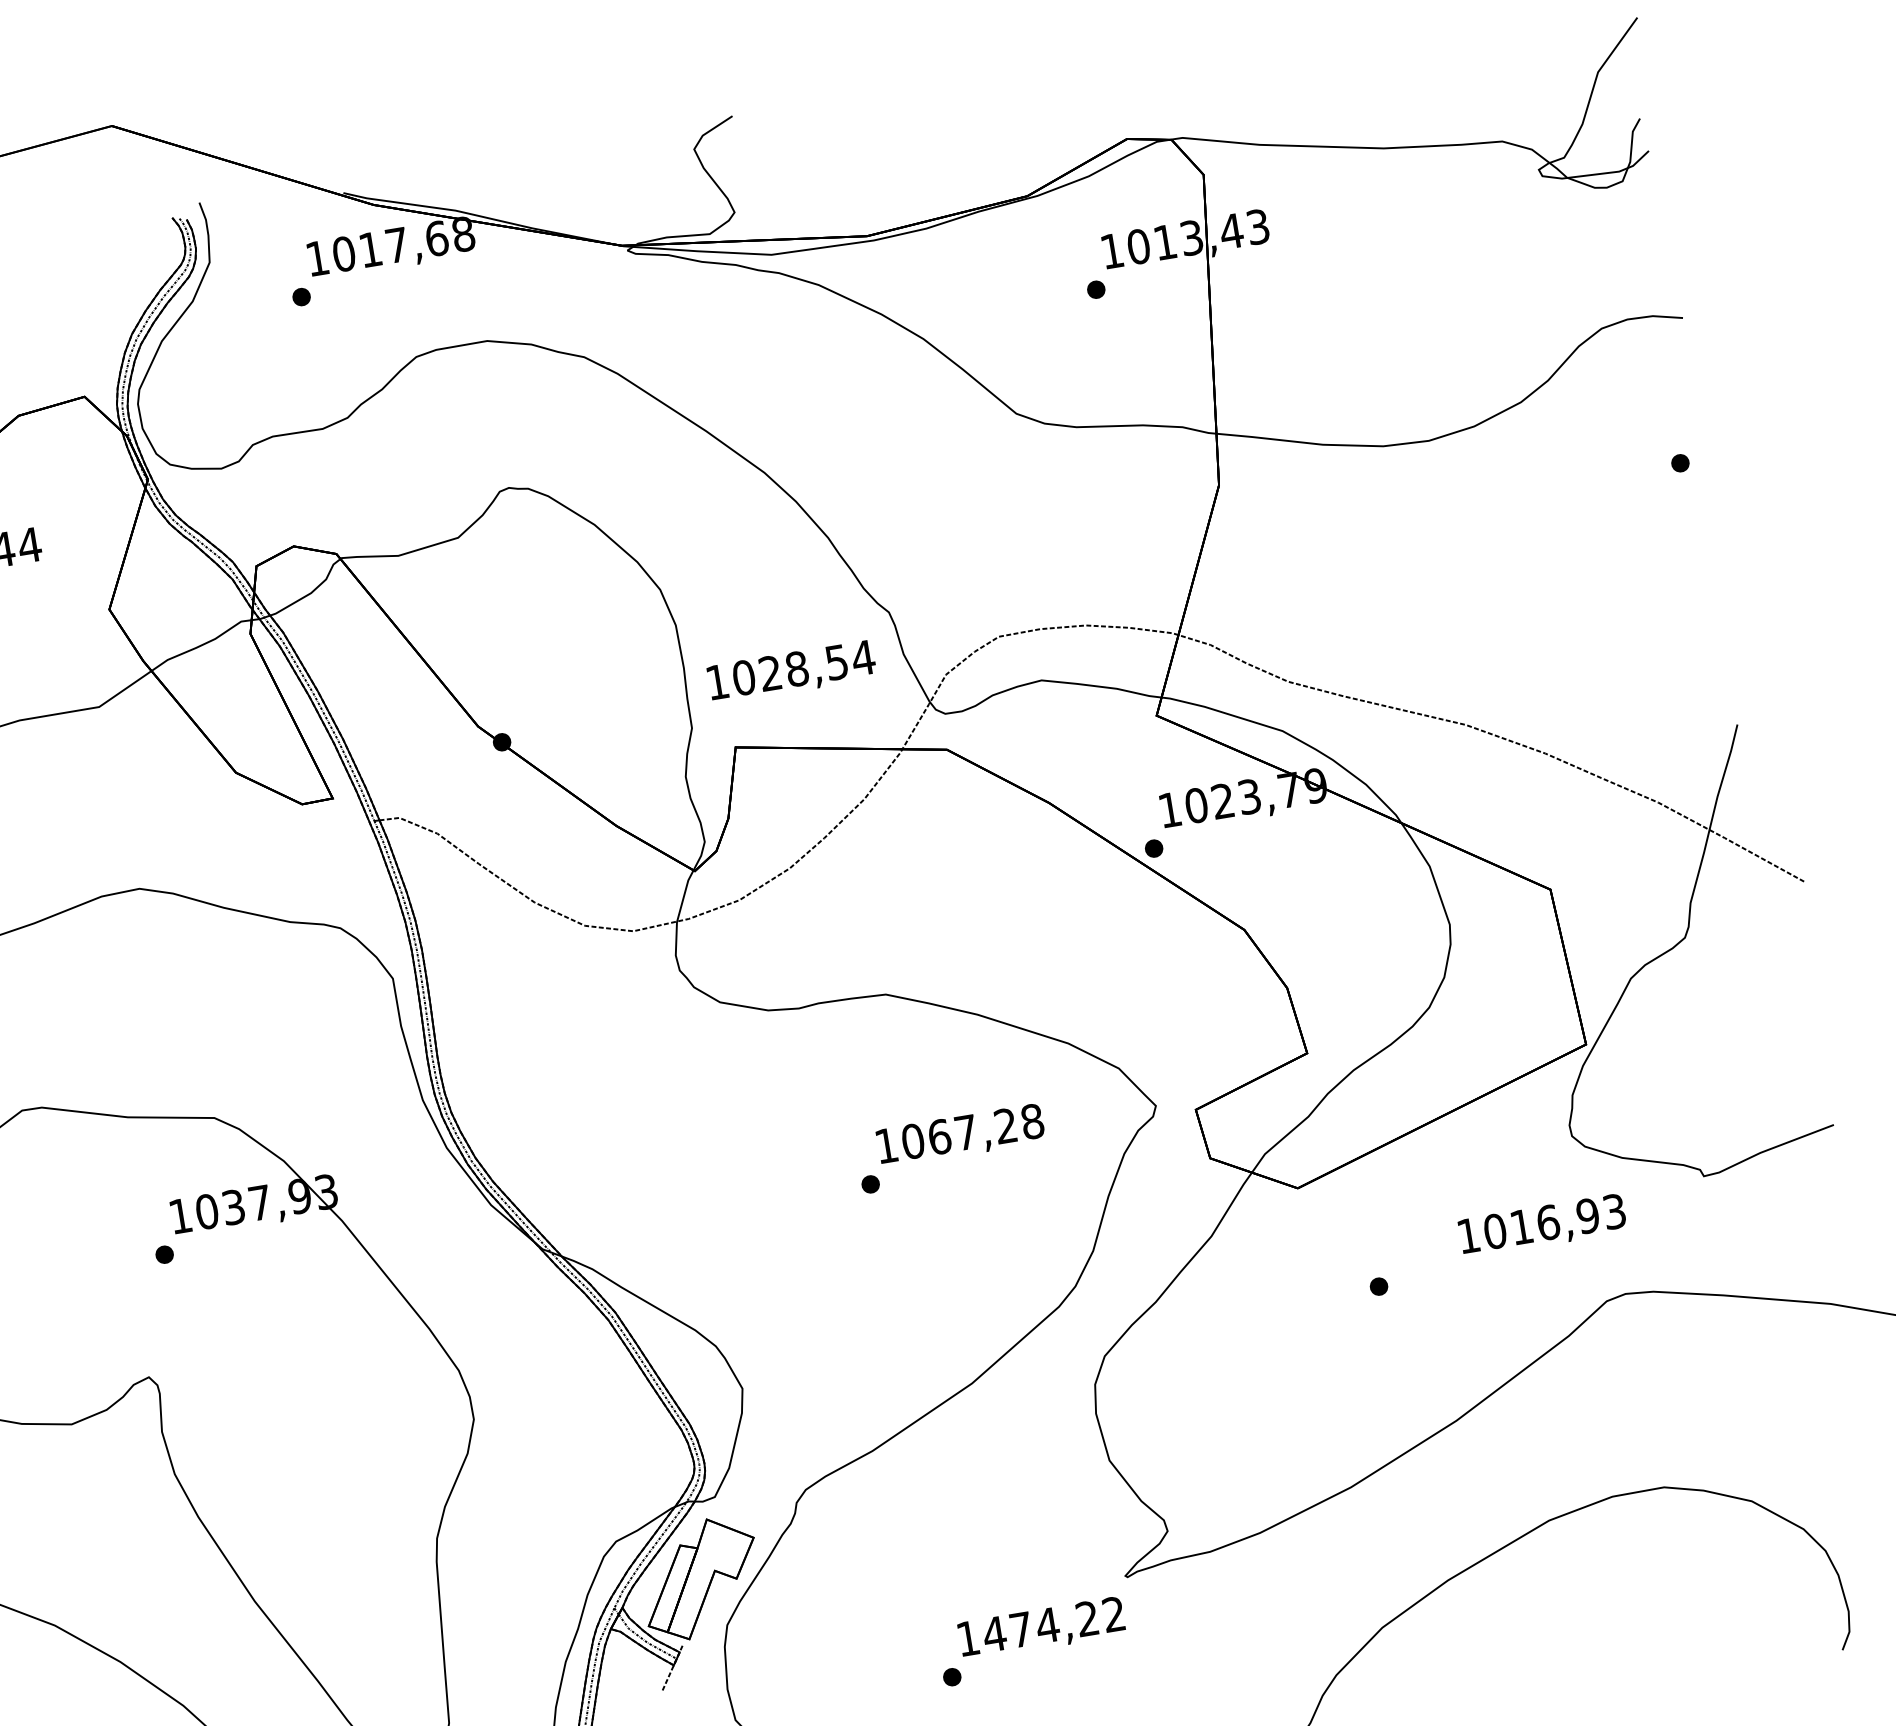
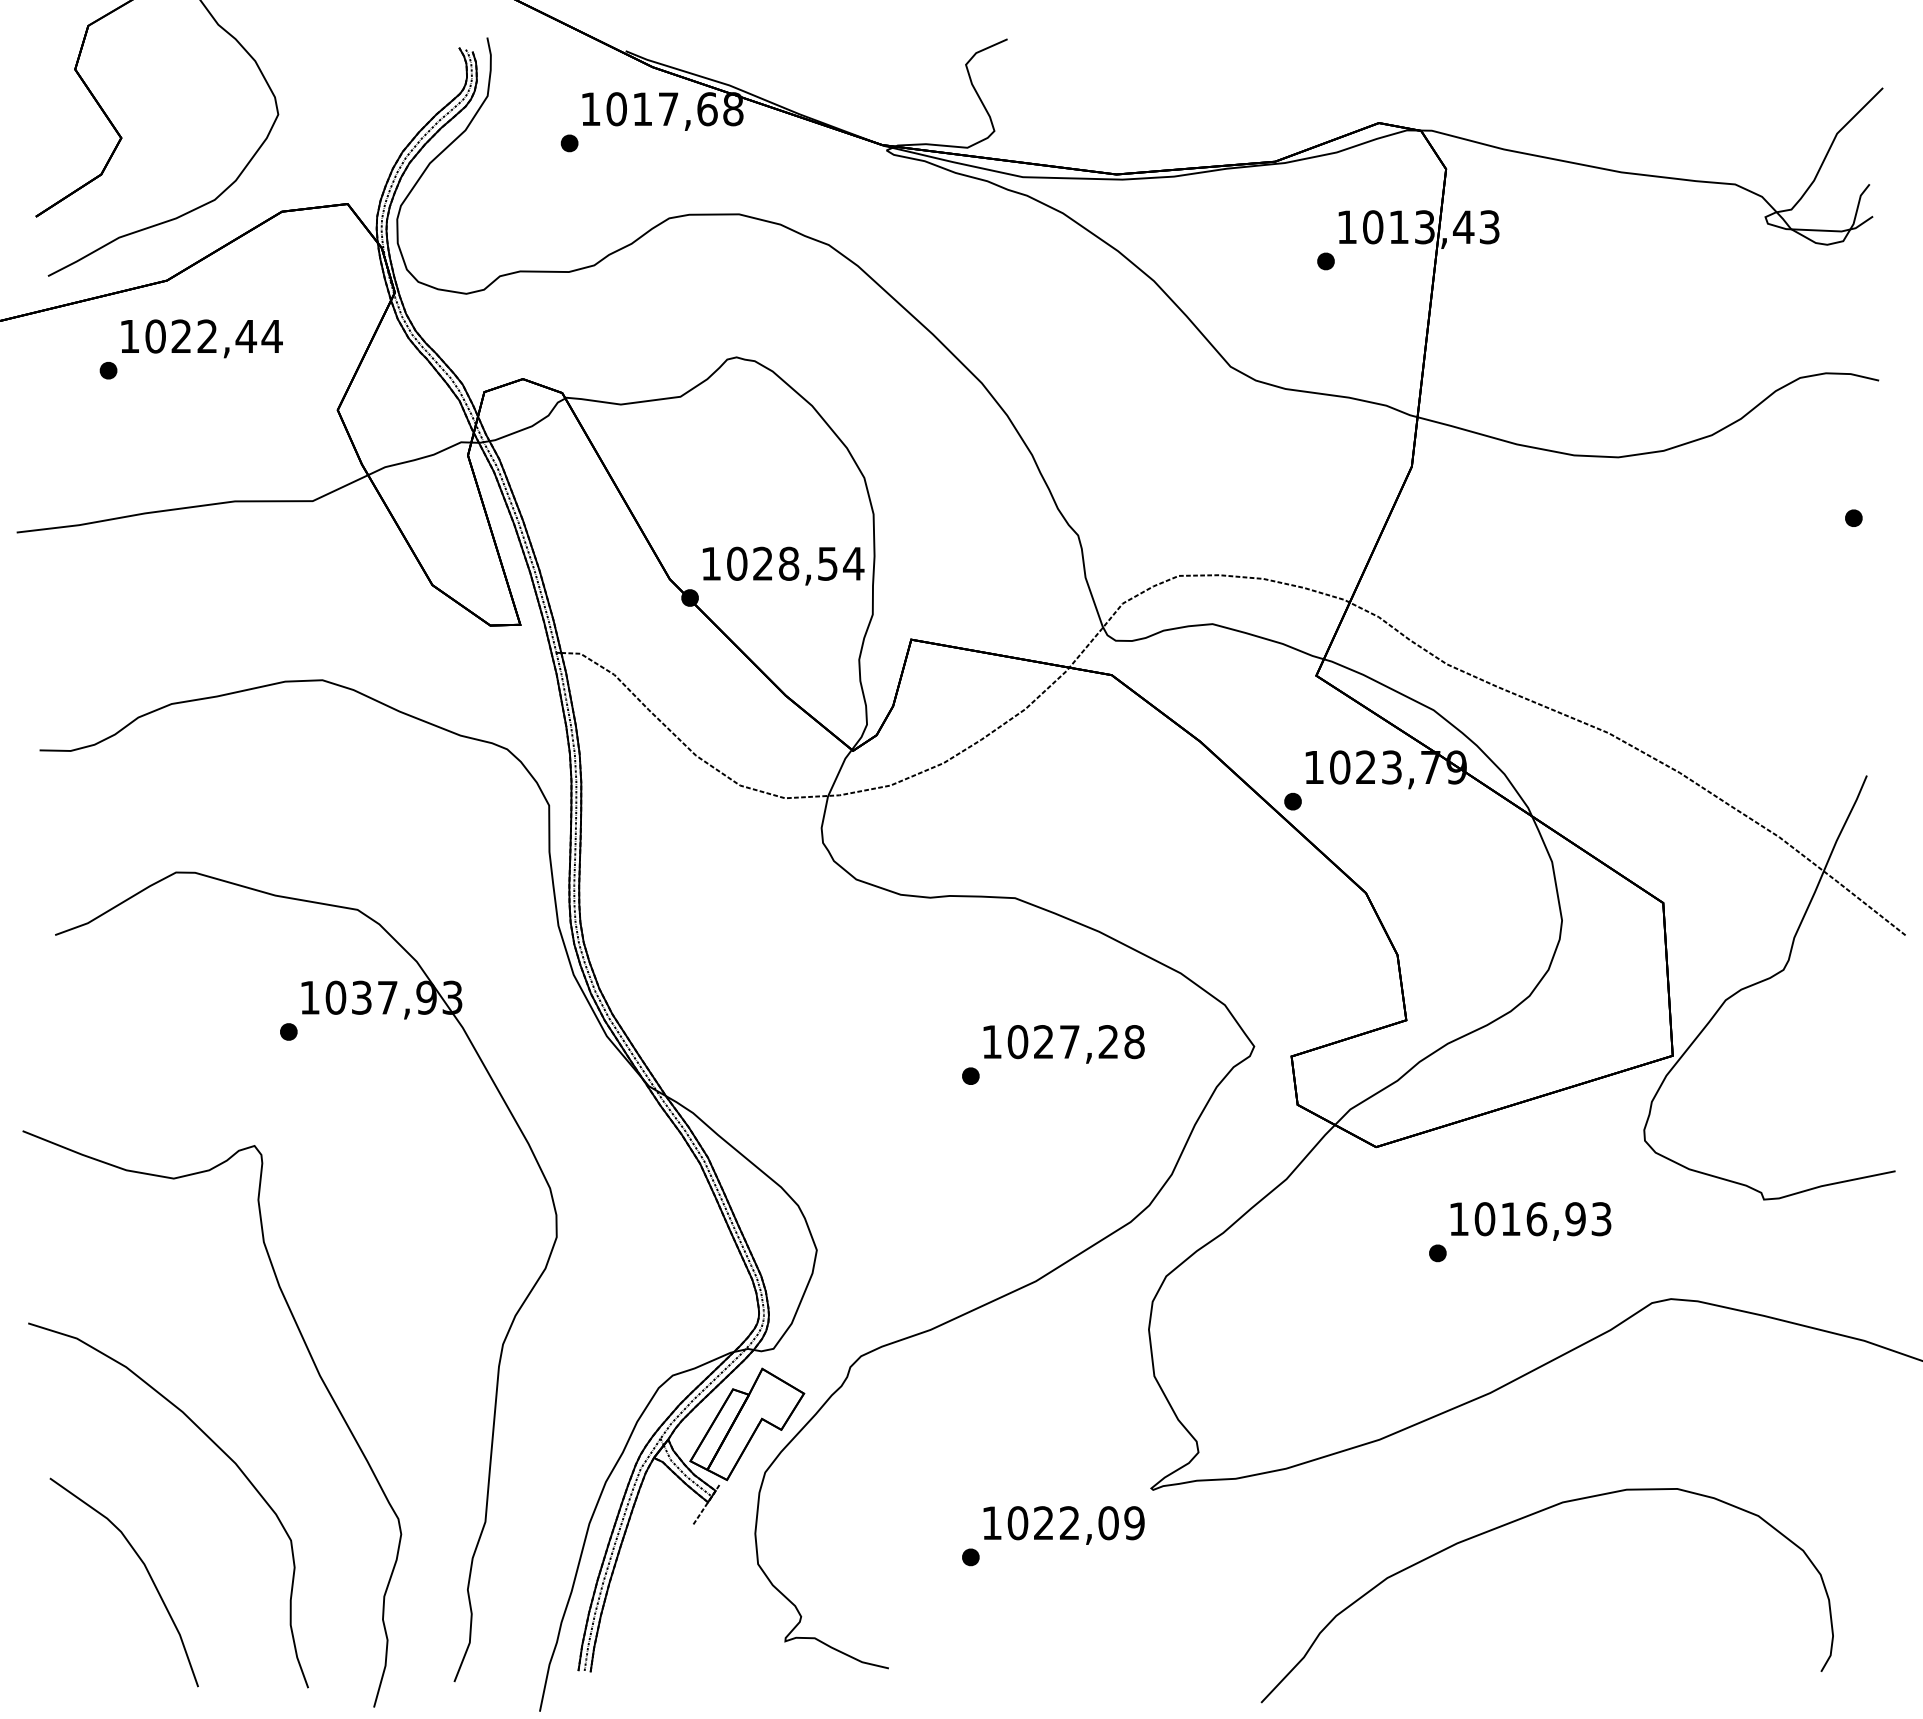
text: (791, 671) -> (783, 565), moved
text: (939, 1137) -> (1043, 1042), 1067,28 -> 1027,28
text: (1542, 1226) -> (1530, 1221), moved
text: (1053, 1624) -> (1075, 1523), 1474,22 -> 1022,09

